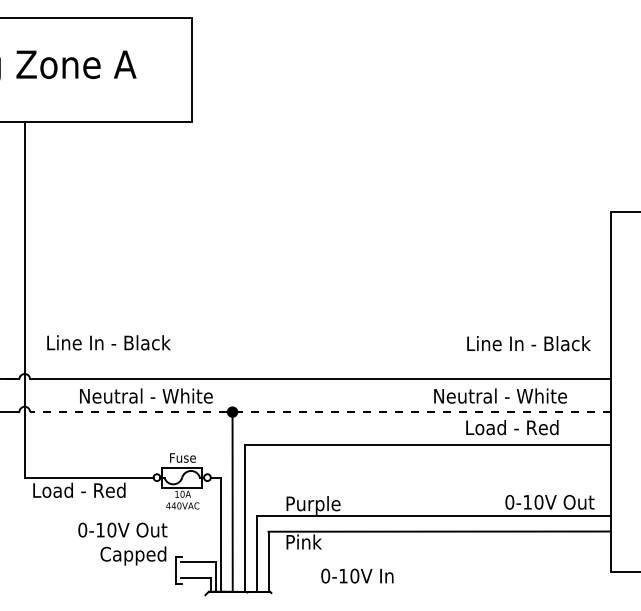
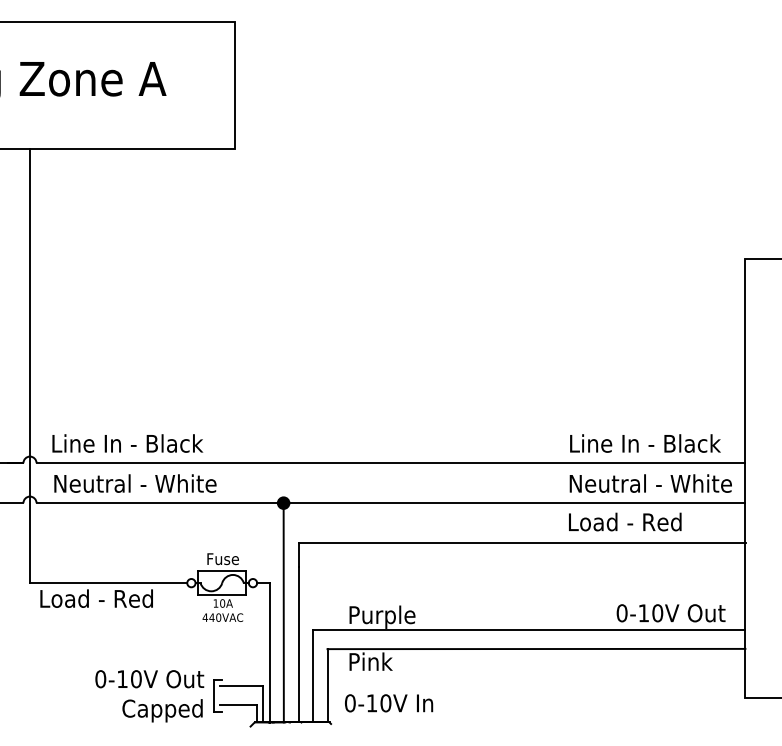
text: (108, 342) -> (127, 443), moved
text: (528, 343) -> (645, 443), moved
text: (146, 396) -> (135, 483), moved
text: (500, 396) -> (650, 483), moved
line: (320, 412) -> (390, 503), dashed -> solid
text: (122, 544) -> (149, 696), moved
text: (357, 576) -> (389, 703), moved

